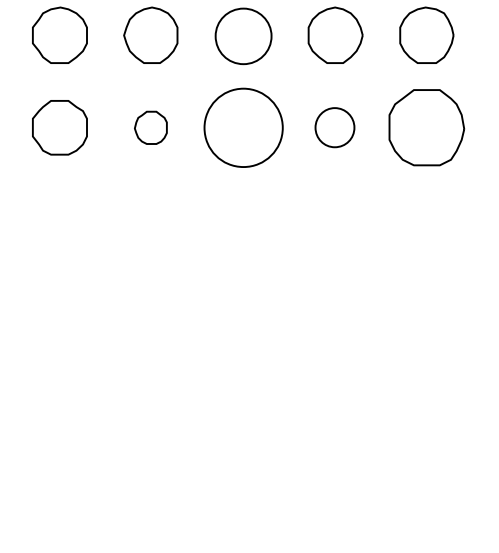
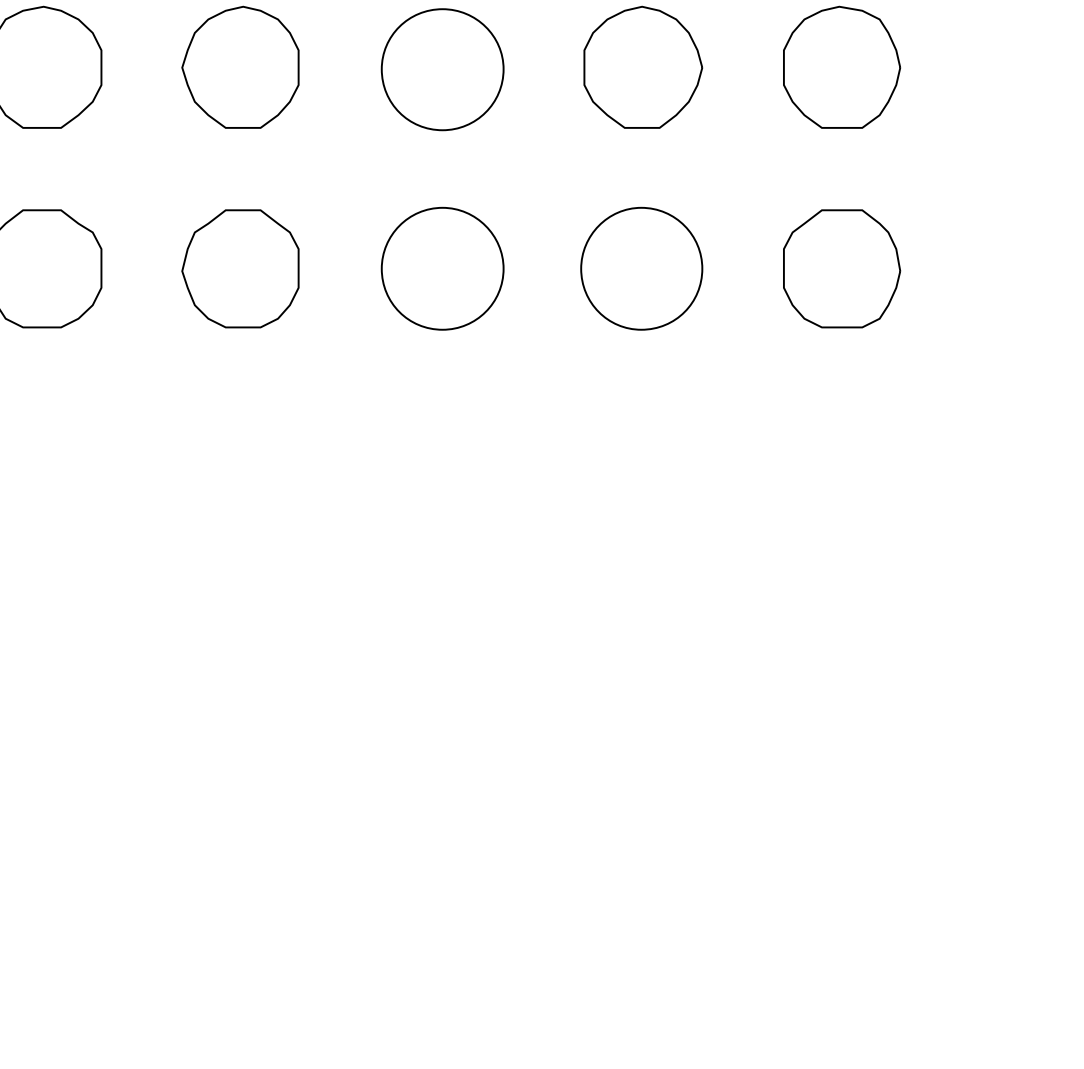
part: (150, 127) -> (239, 268), size x1.67
part: (243, 127) -> (442, 268), size x0.71
part: (334, 127) -> (640, 268), size x1.43
part: (426, 127) -> (841, 268), size x0.71

